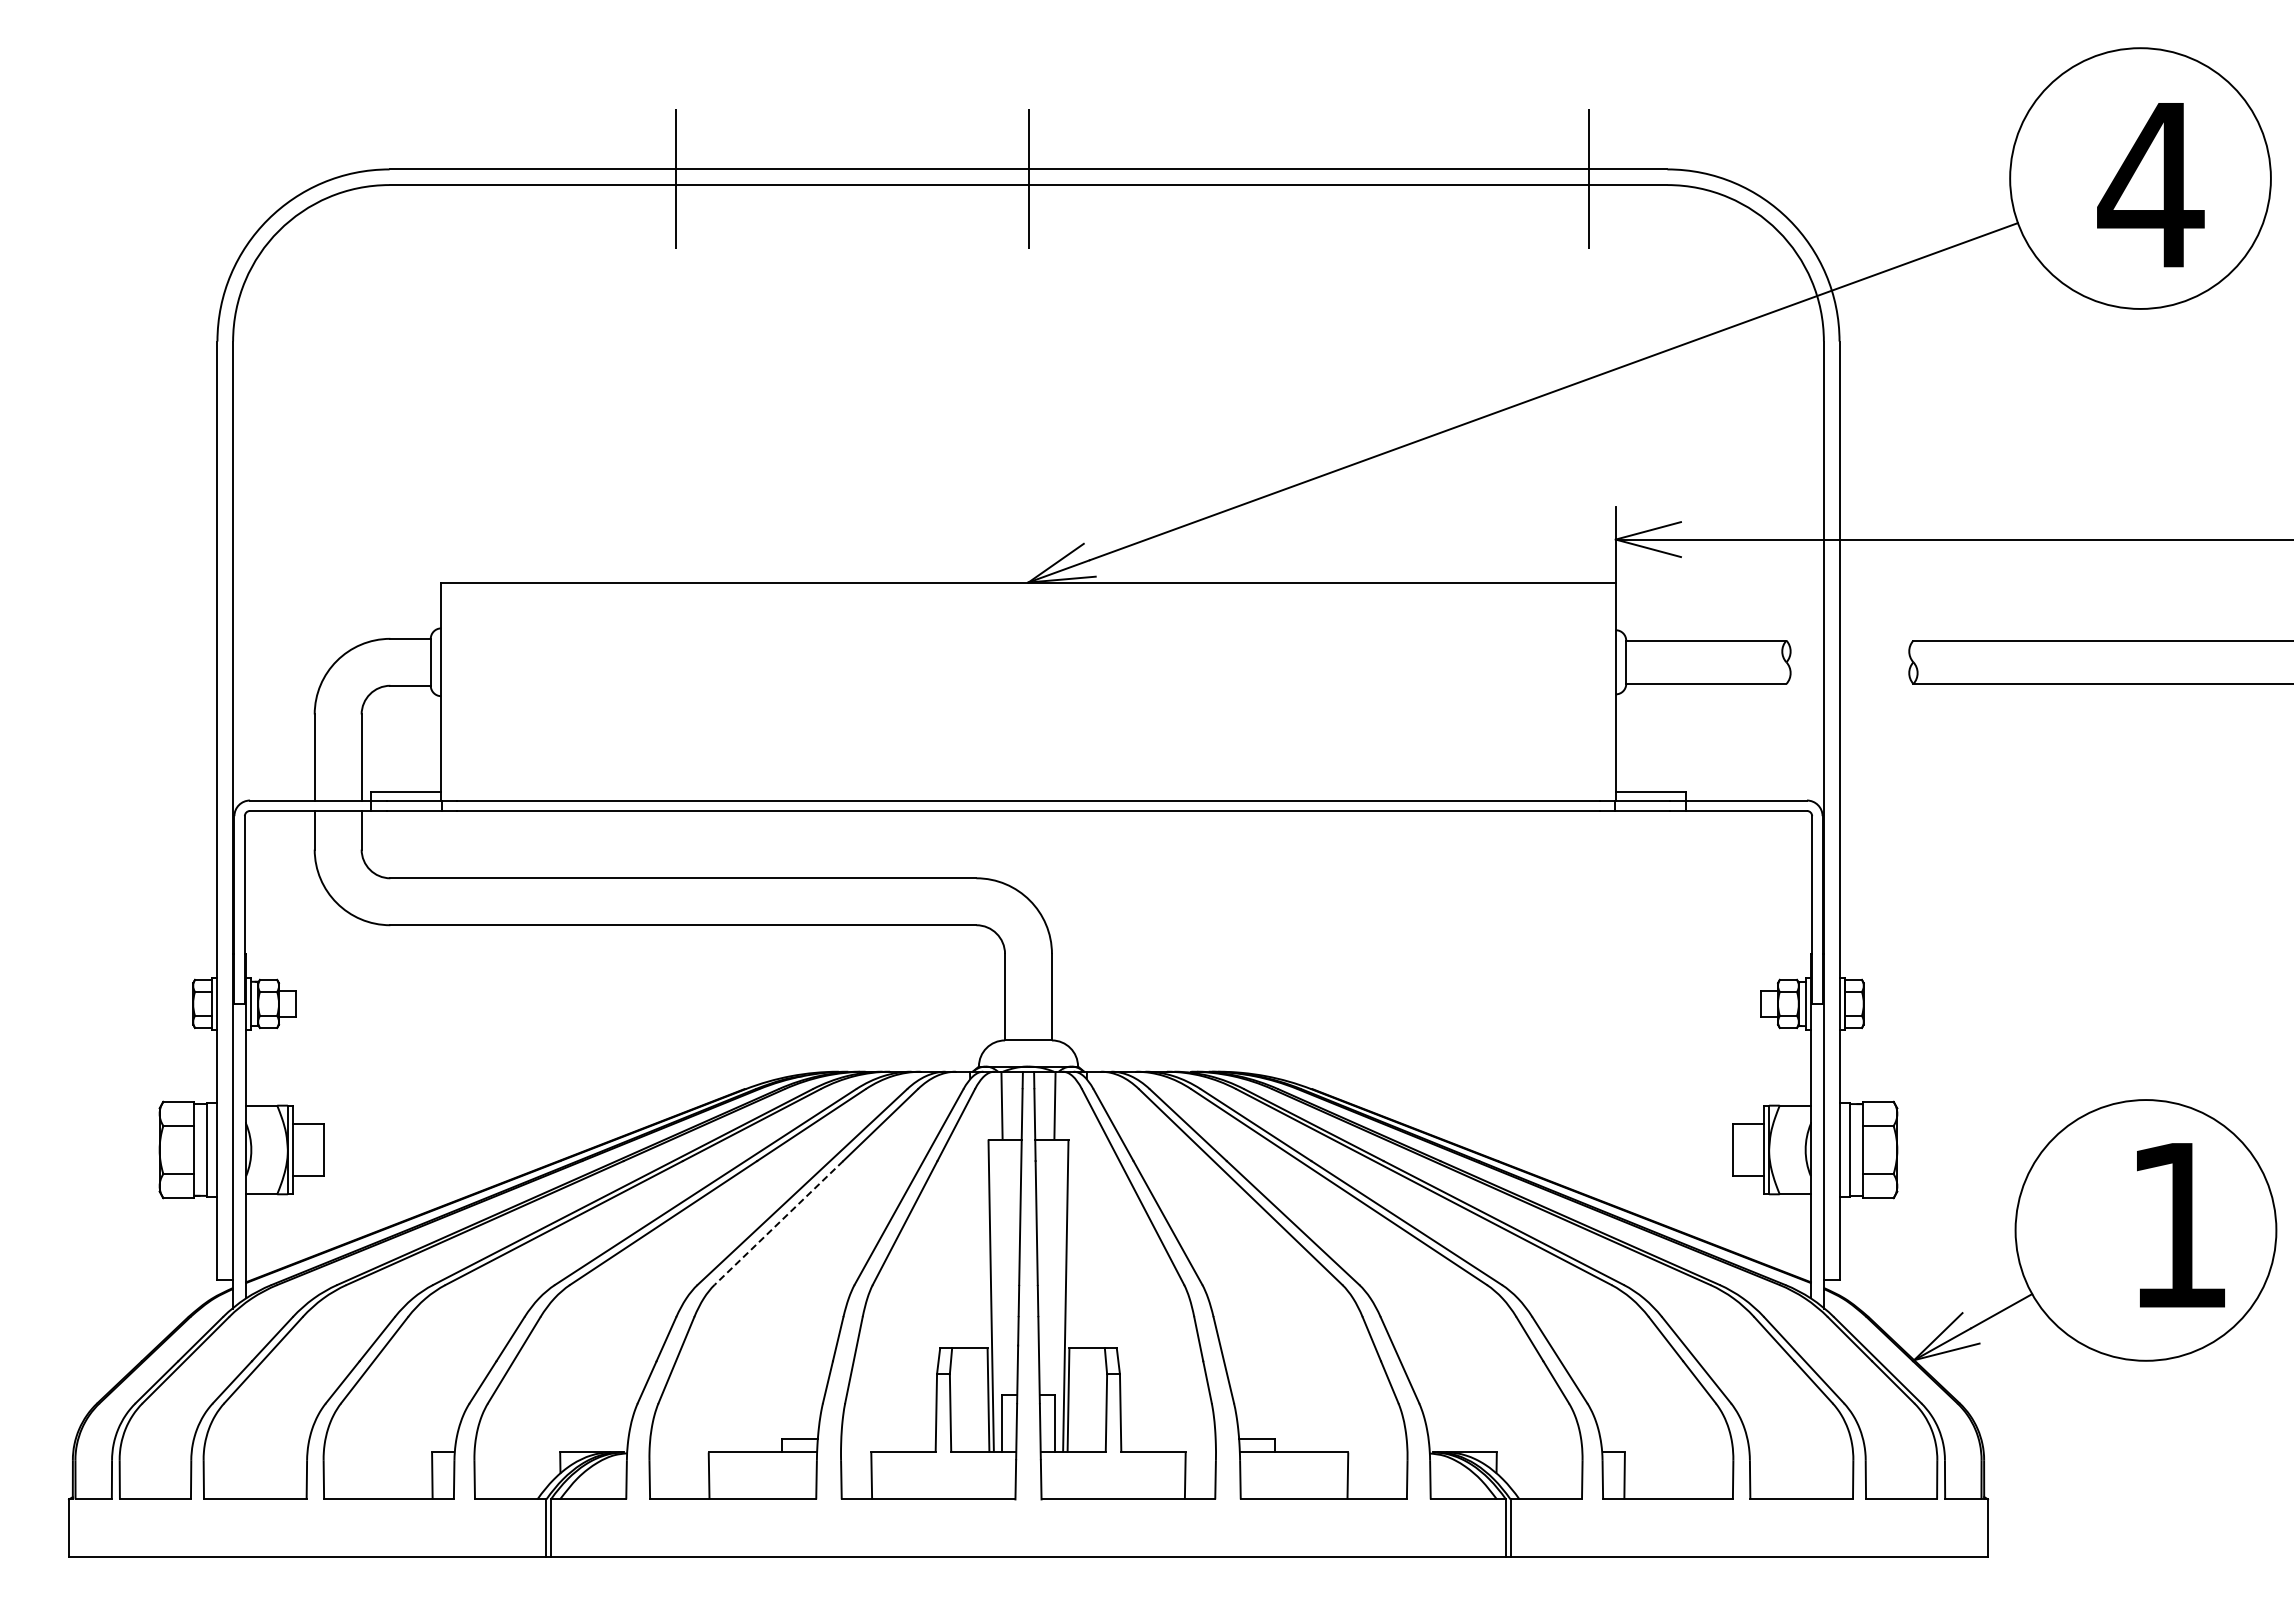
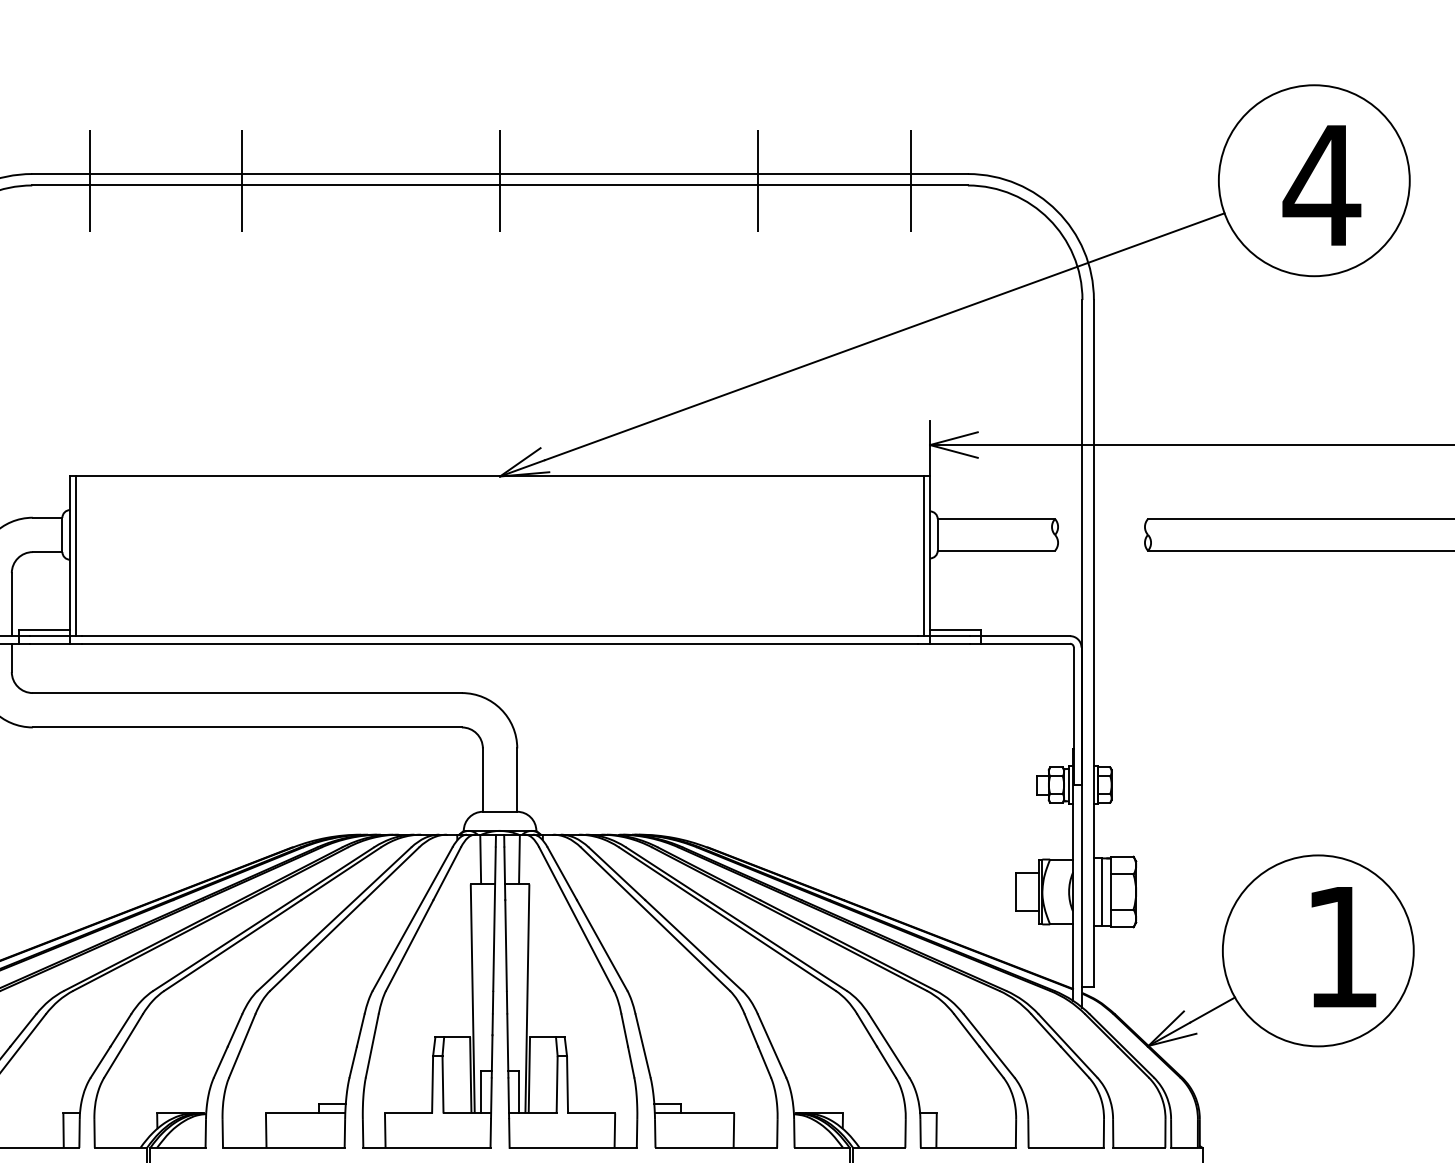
line: (467, 178) -> (89, 180), added
line: (1380, 178) -> (757, 180), added
line: (449, 691) -> (76, 556), added
line: (1607, 691) -> (924, 556), added
line: (778, 1223) -> (317, 945), dashed -> solid

